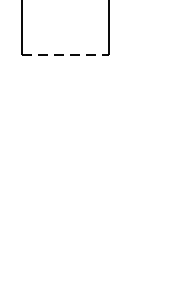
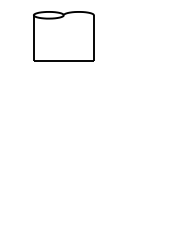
line: (66, 54) -> (64, 60), dashed -> solid

